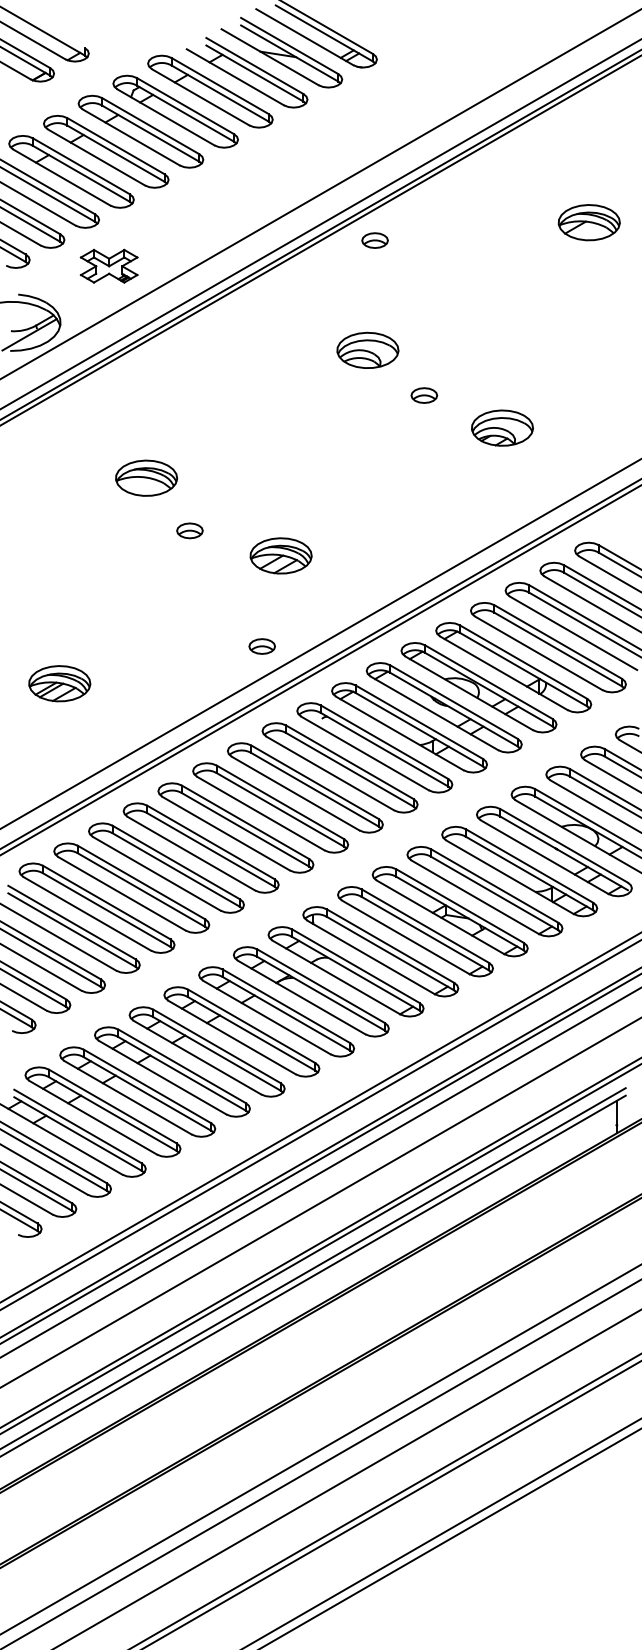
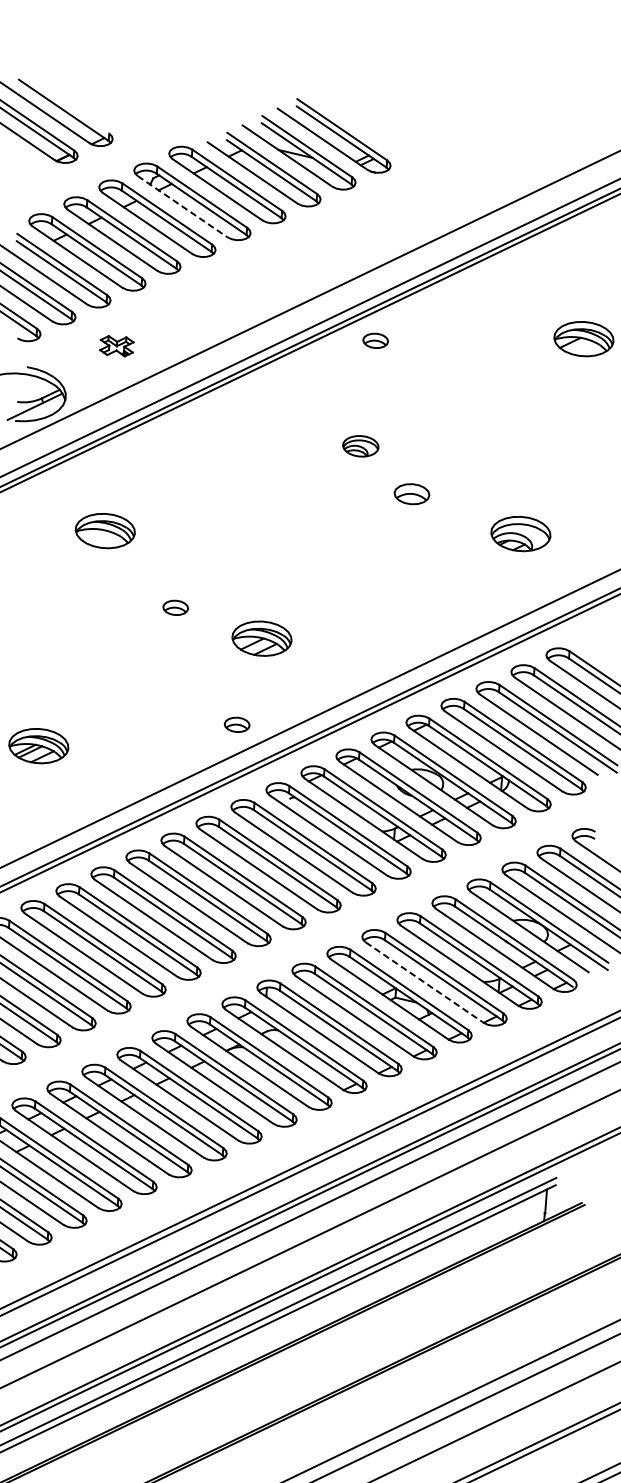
line: (166, 117) -> (183, 206), solid -> dashed
part: (108, 265) -> (116, 345), size x0.6
part: (367, 349) -> (360, 445), size x0.6
part: (424, 395) -> (412, 494), size x1.4
part: (502, 427) -> (520, 533), moved
part: (146, 477) -> (105, 530), moved
line: (475, 897) -> (424, 982), solid -> dashed

